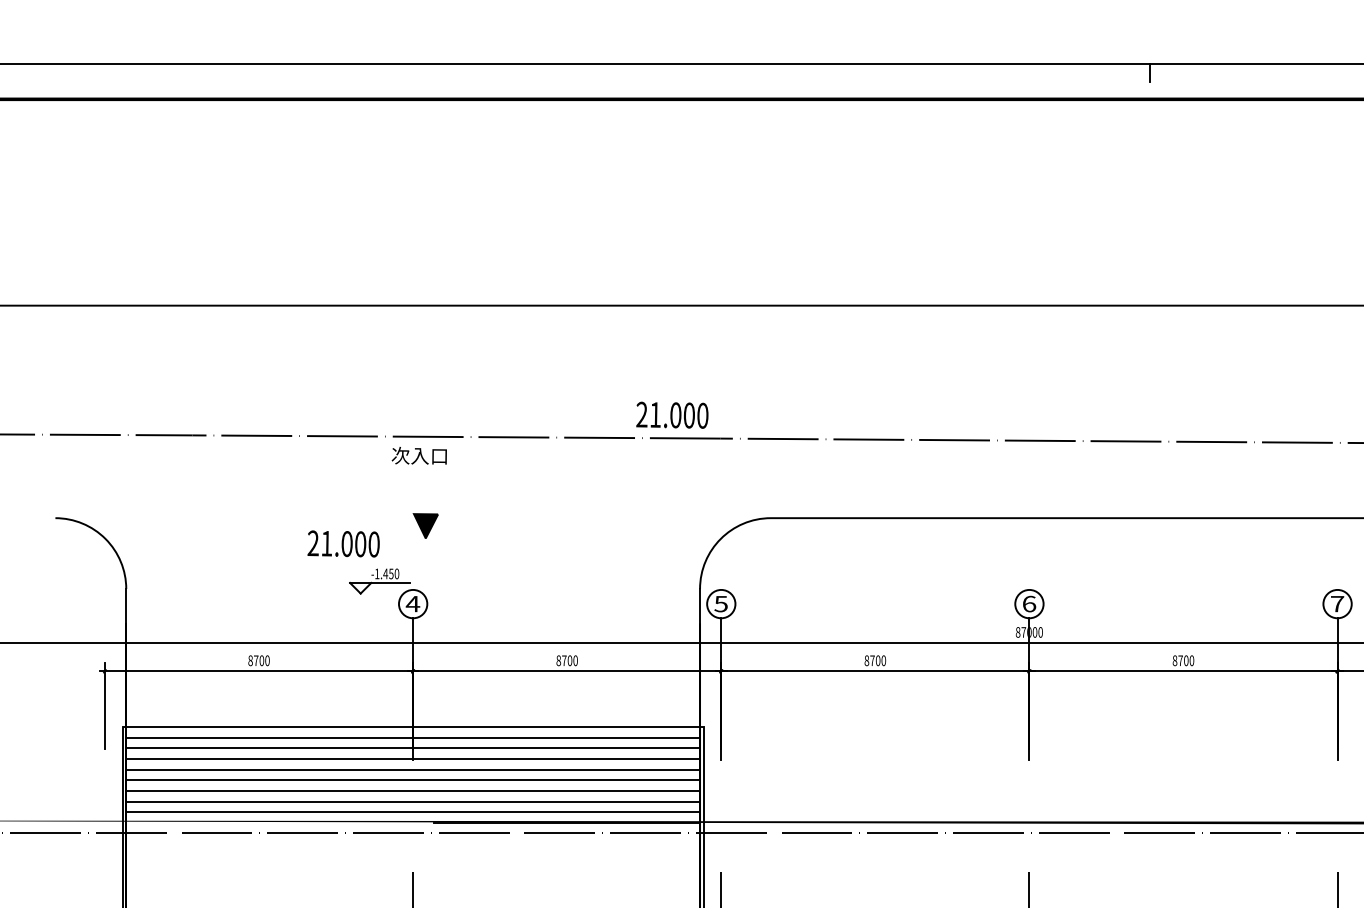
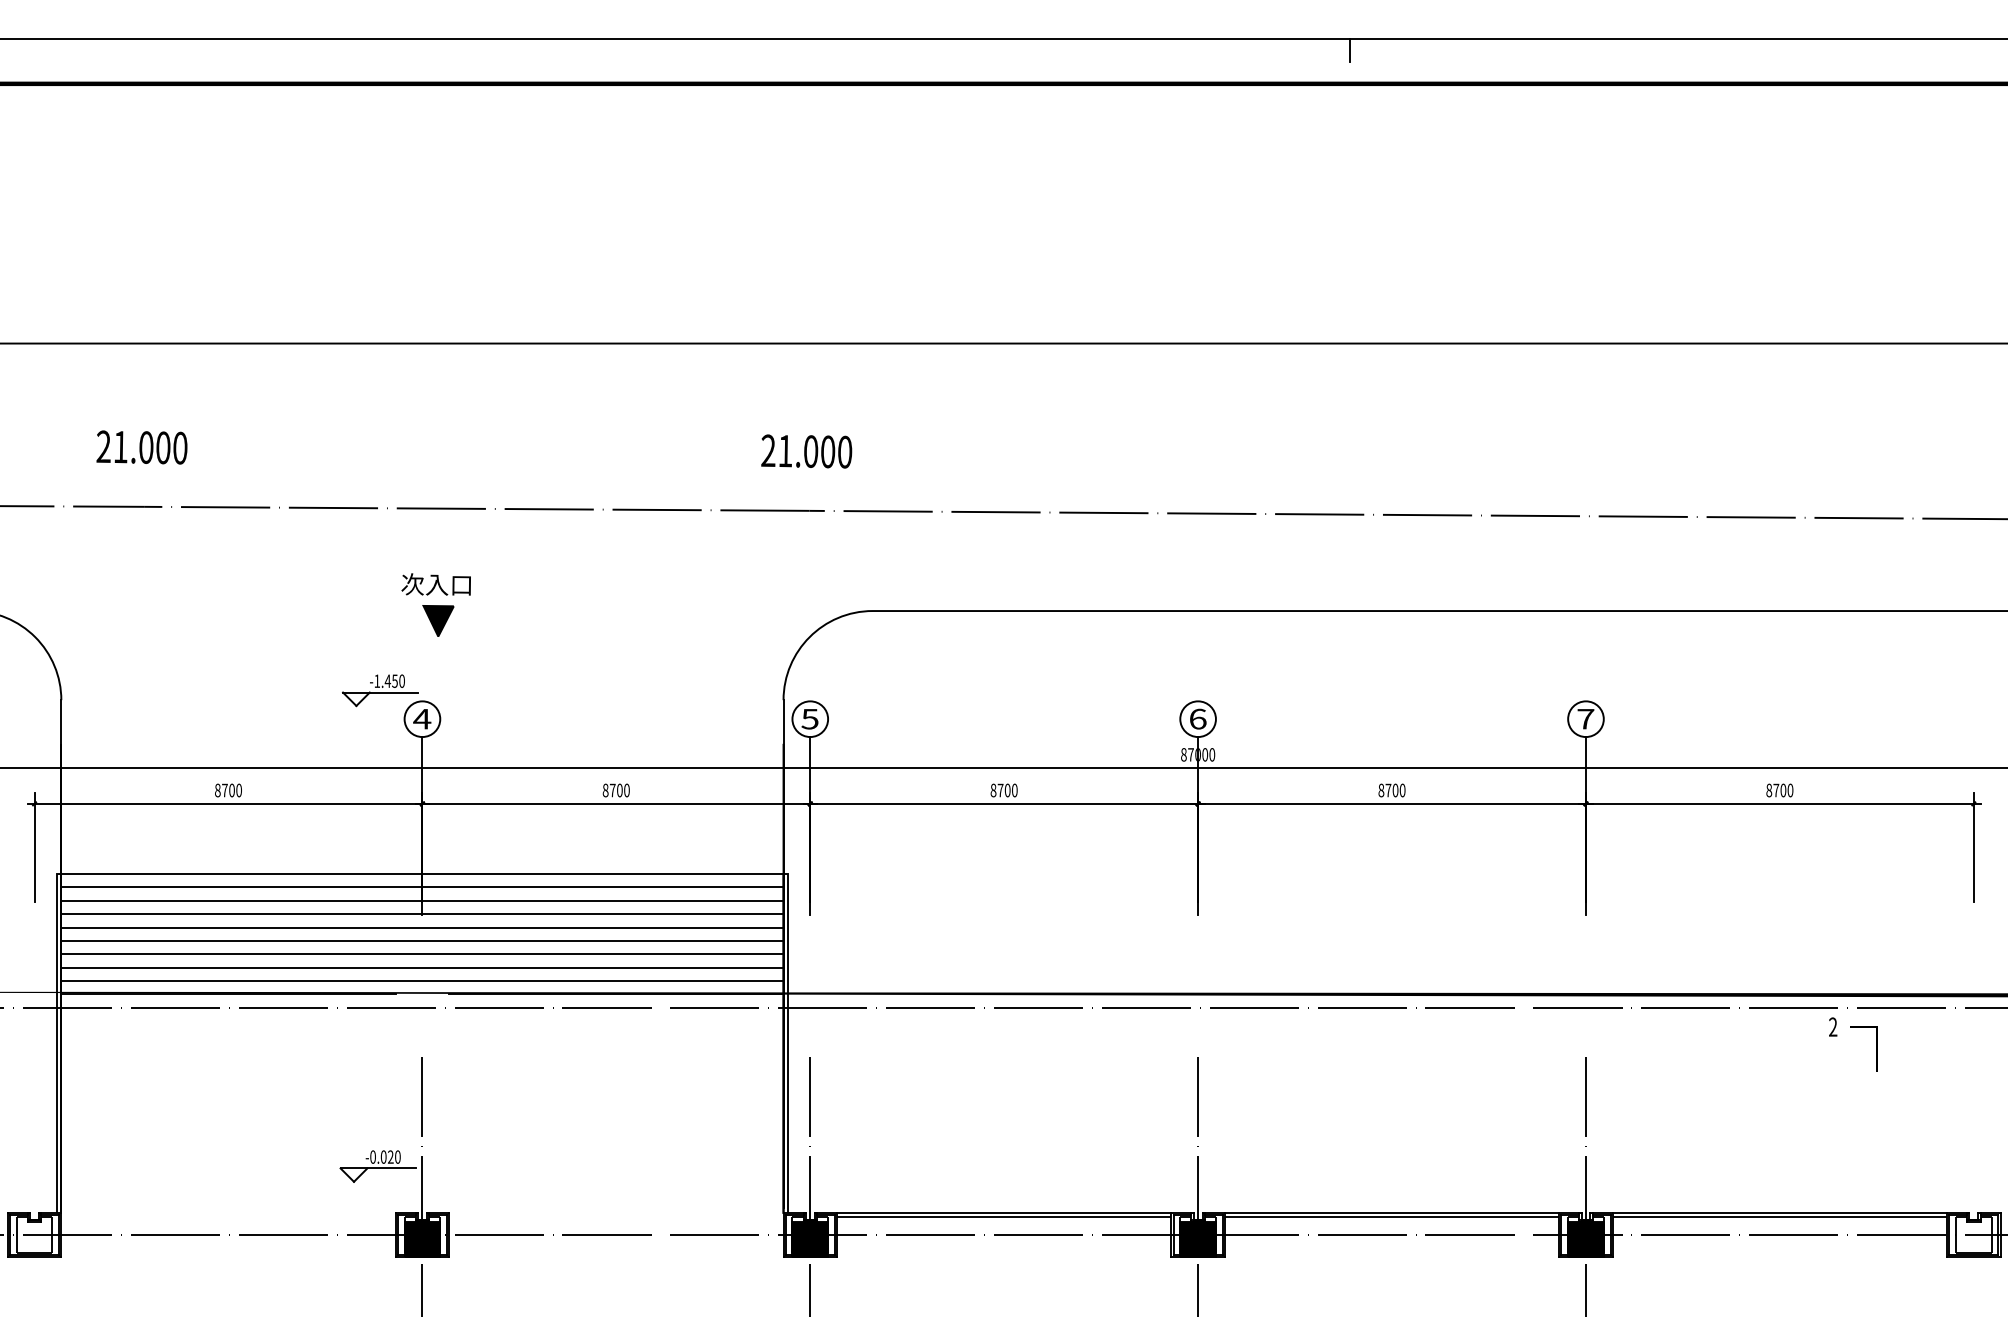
text: (672, 415) -> (806, 451), moved
text: (418, 455) -> (435, 584), moved
text: (343, 543) -> (141, 447), moved
line: (259, 822) -> (228, 994), added

